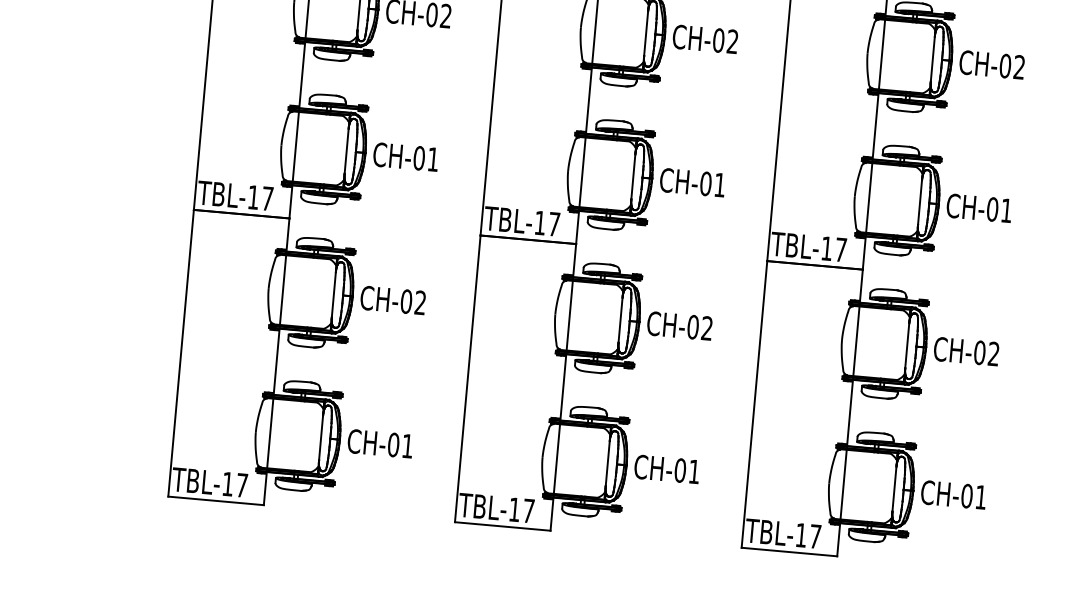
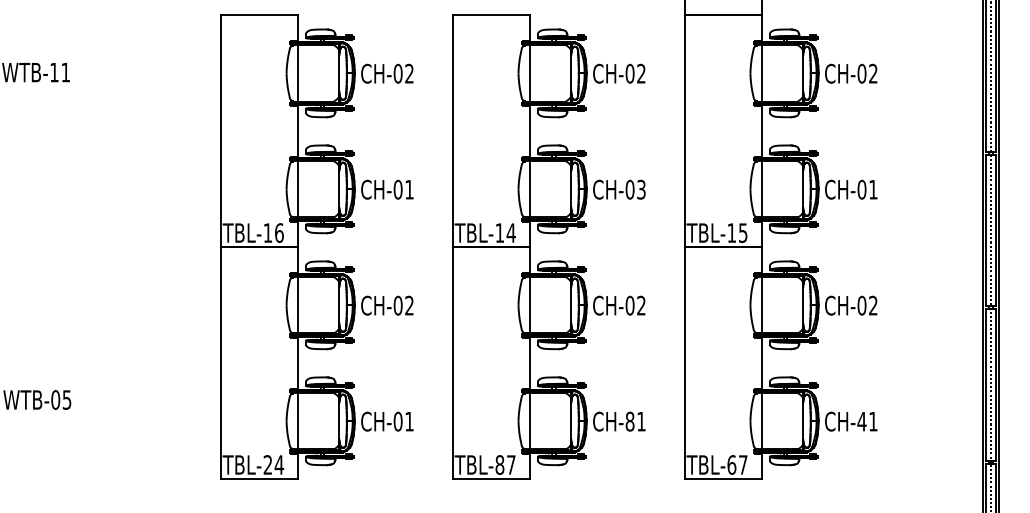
text: (720, 184) -> (641, 189), CH-01 -> CH-03
text: (267, 198) -> (279, 232), TBL-17 -> TBL-16
text: (553, 223) -> (510, 232), TBL-17 -> TBL-14
text: (841, 249) -> (743, 232), TBL-17 -> TBL-15
text: (679, 470) -> (629, 421), CH-01 -> CH-81
text: (234, 484) -> (273, 464), TBL-17 -> TBL-24
text: (966, 495) -> (861, 421), CH-01 -> CH-41
text: (514, 509) -> (499, 464), TBL-17 -> TBL-87
text: (800, 534) -> (731, 464), TBL-17 -> TBL-67

